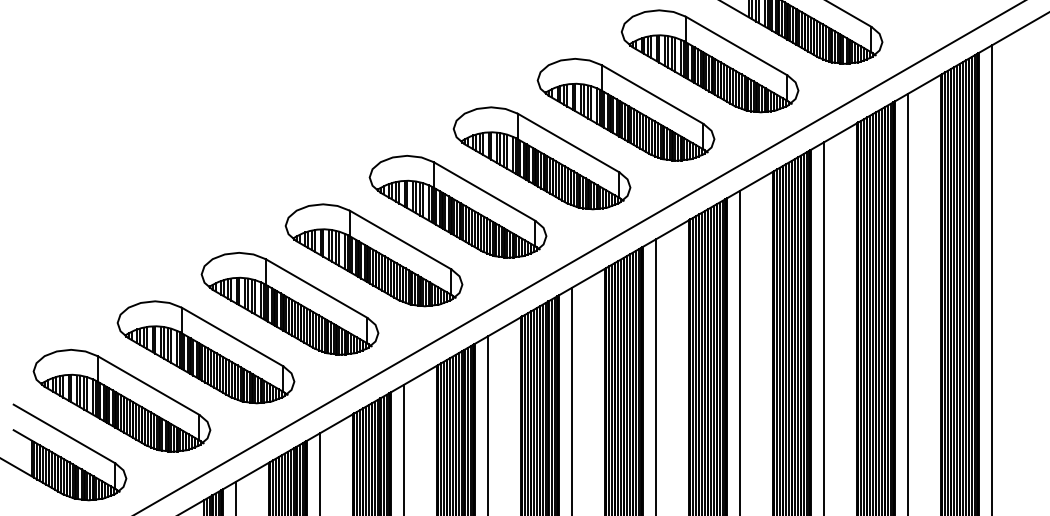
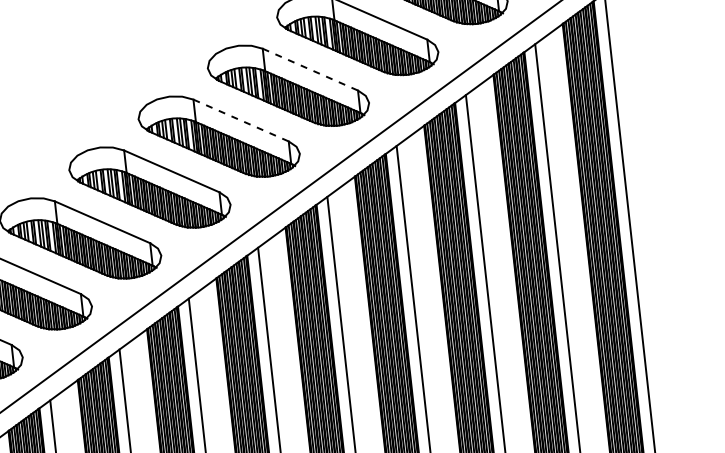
line: (652, 94) -> (310, 69), solid -> dashed
line: (568, 143) -> (241, 120), solid -> dashed

